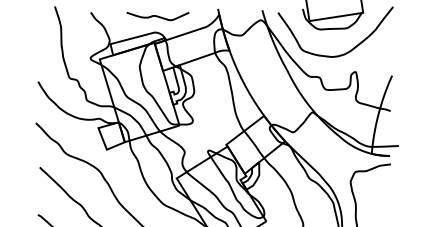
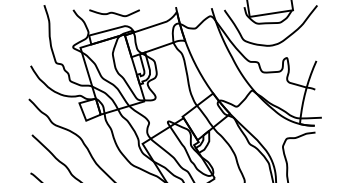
curve: (157, 16) -> (114, 13), moved

